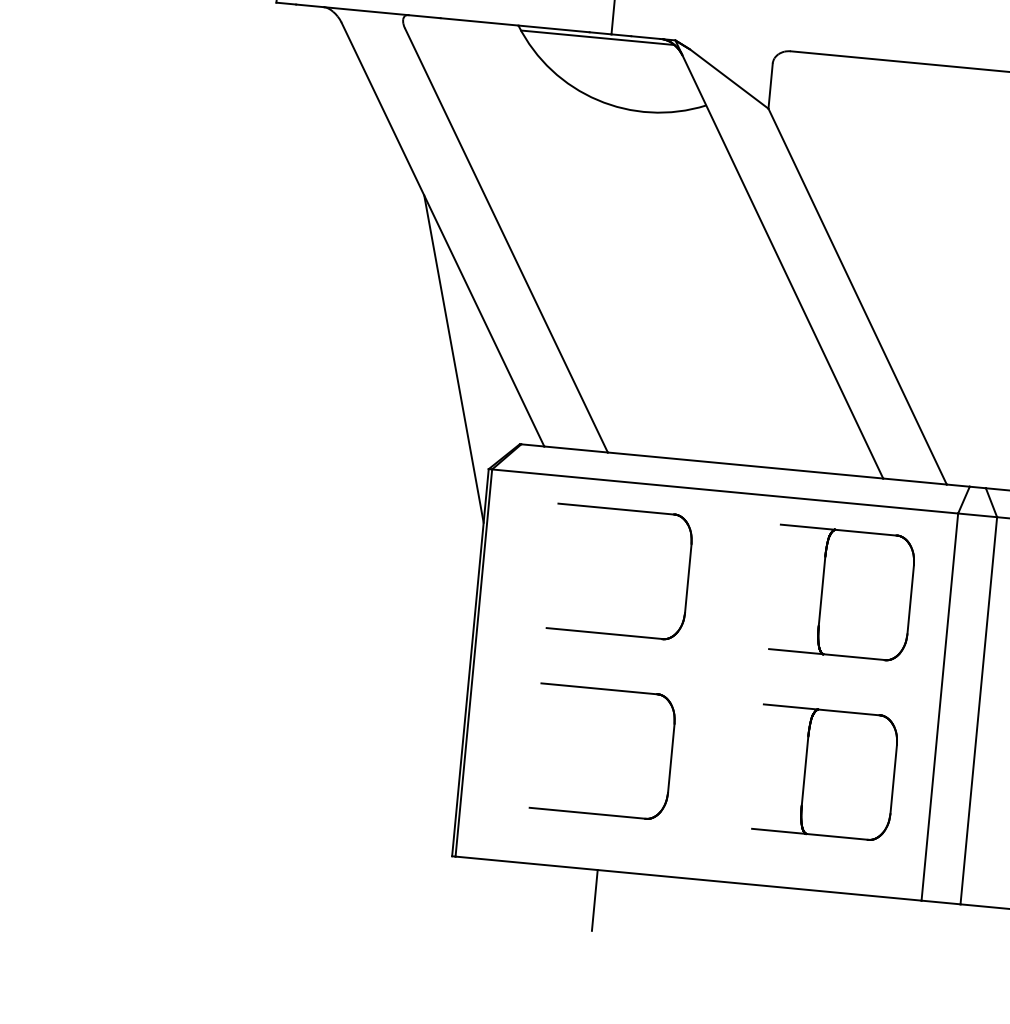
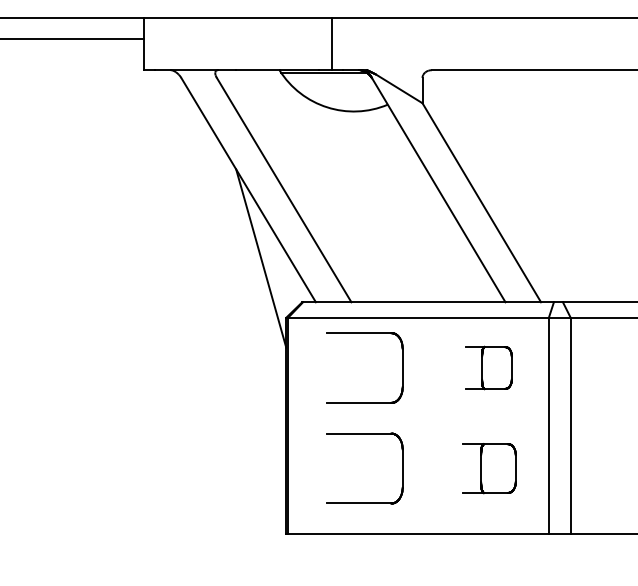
part: (841, 592) -> (488, 367), size x0.6
part: (826, 772) -> (489, 468), size x0.7
line: (594, 900) -> (367, 551), removed

